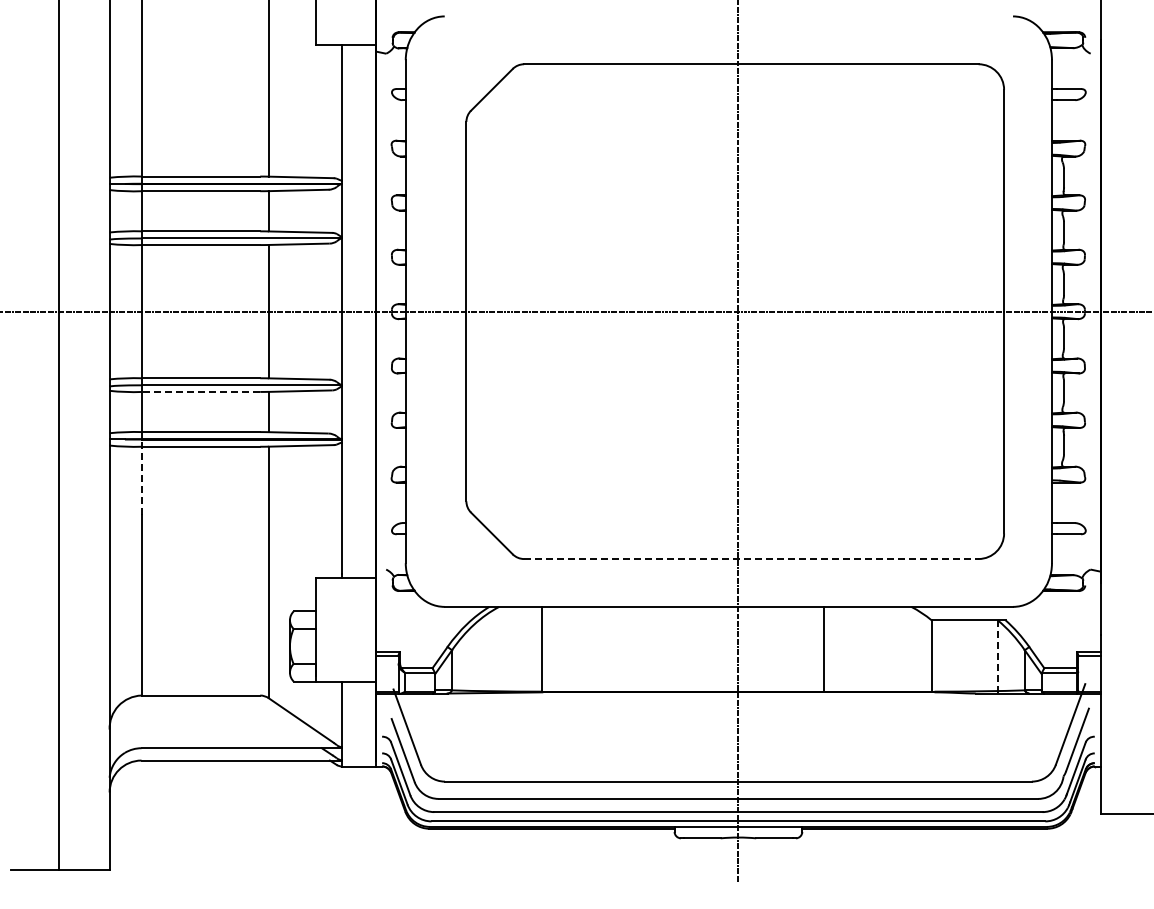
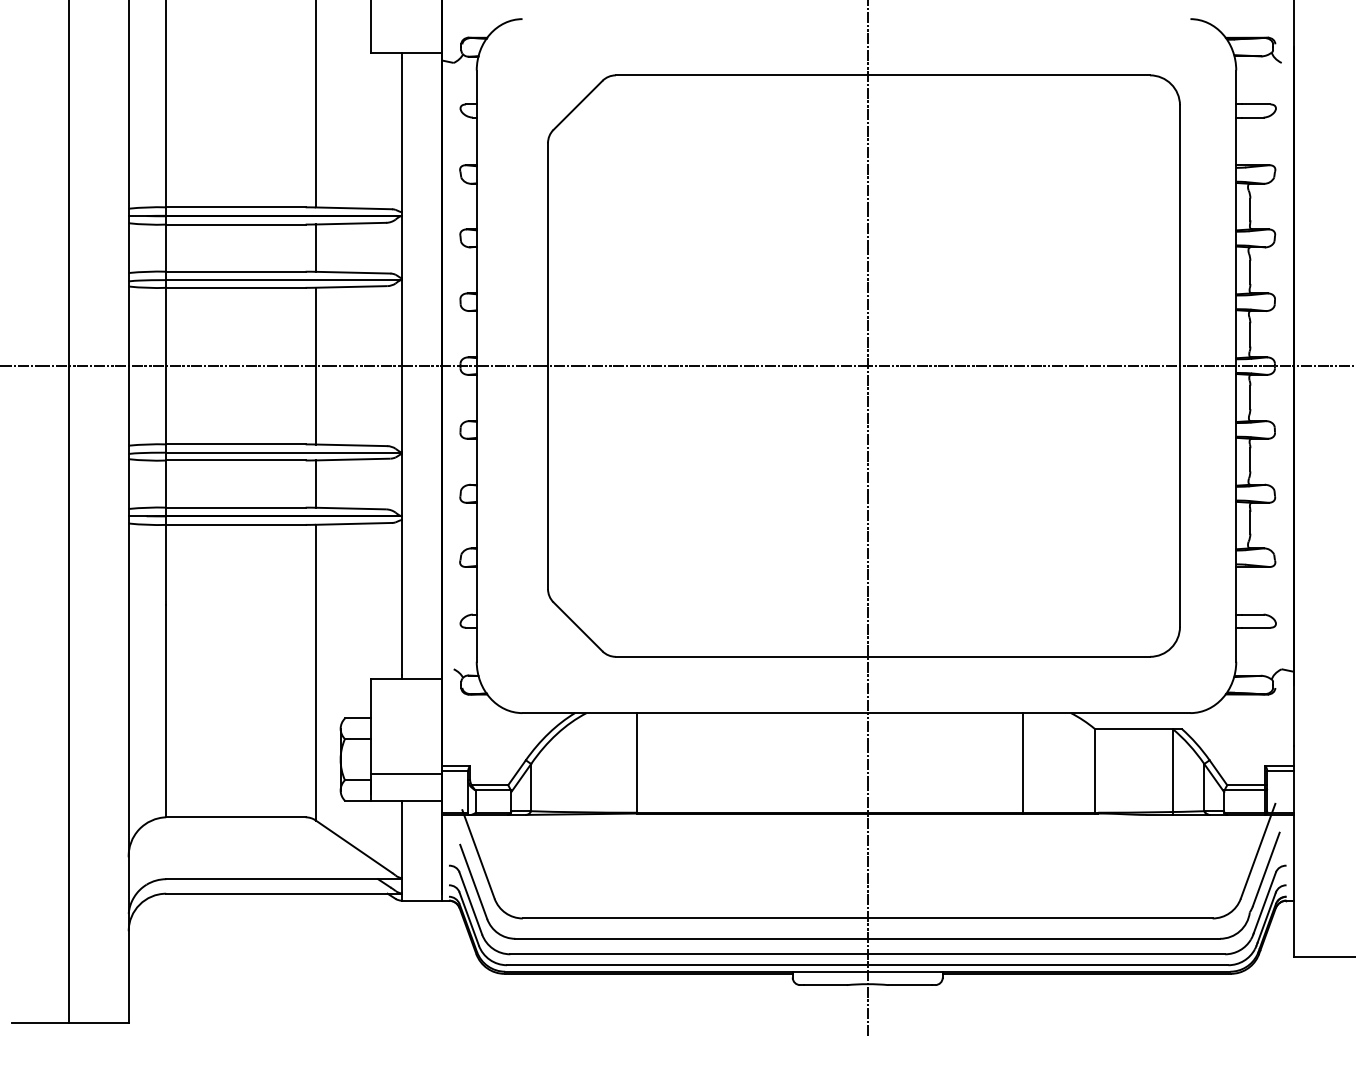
line: (200, 391) -> (235, 459), dashed -> solid
line: (141, 477) -> (166, 561), dashed -> solid
line: (751, 559) -> (883, 657), dashed -> solid
line: (823, 649) -> (1022, 763), moved
line: (997, 656) -> (1172, 771), dashed -> solid
line: (345, 658) -> (405, 773), added

